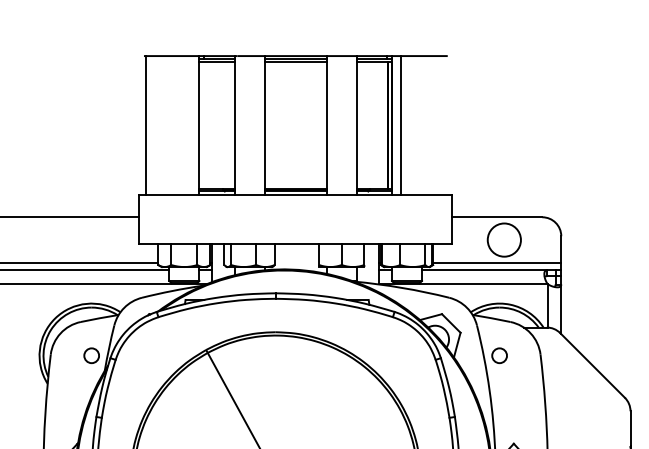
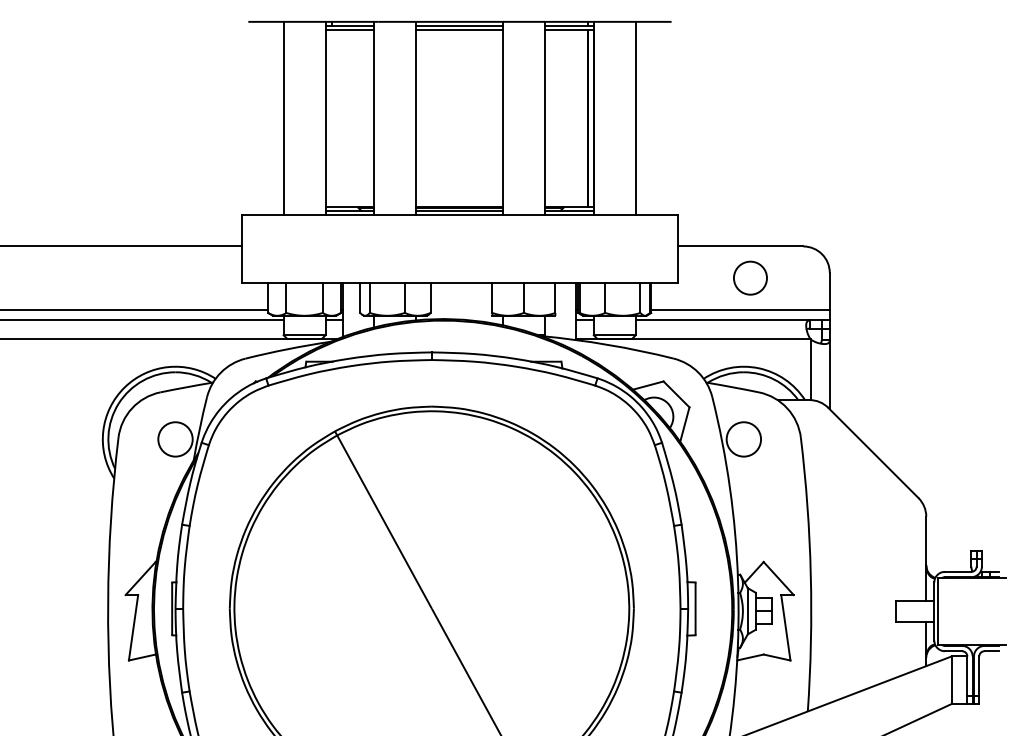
line: (145, 124) -> (283, 117), moved
line: (400, 124) -> (635, 117), moved
circle: (504, 239) -> (750, 277), size x0.71
circle: (91, 355) -> (175, 439), size x1.67
circle: (499, 355) -> (743, 439), size x1.67

